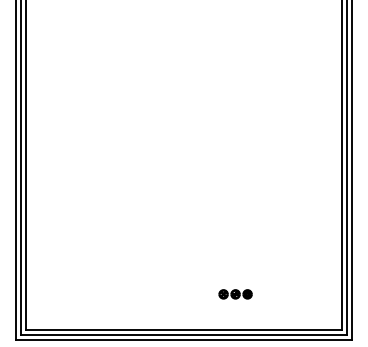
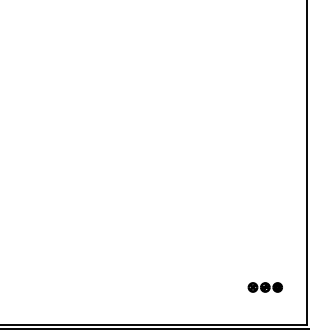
part: (235, 294) -> (265, 287), moved

